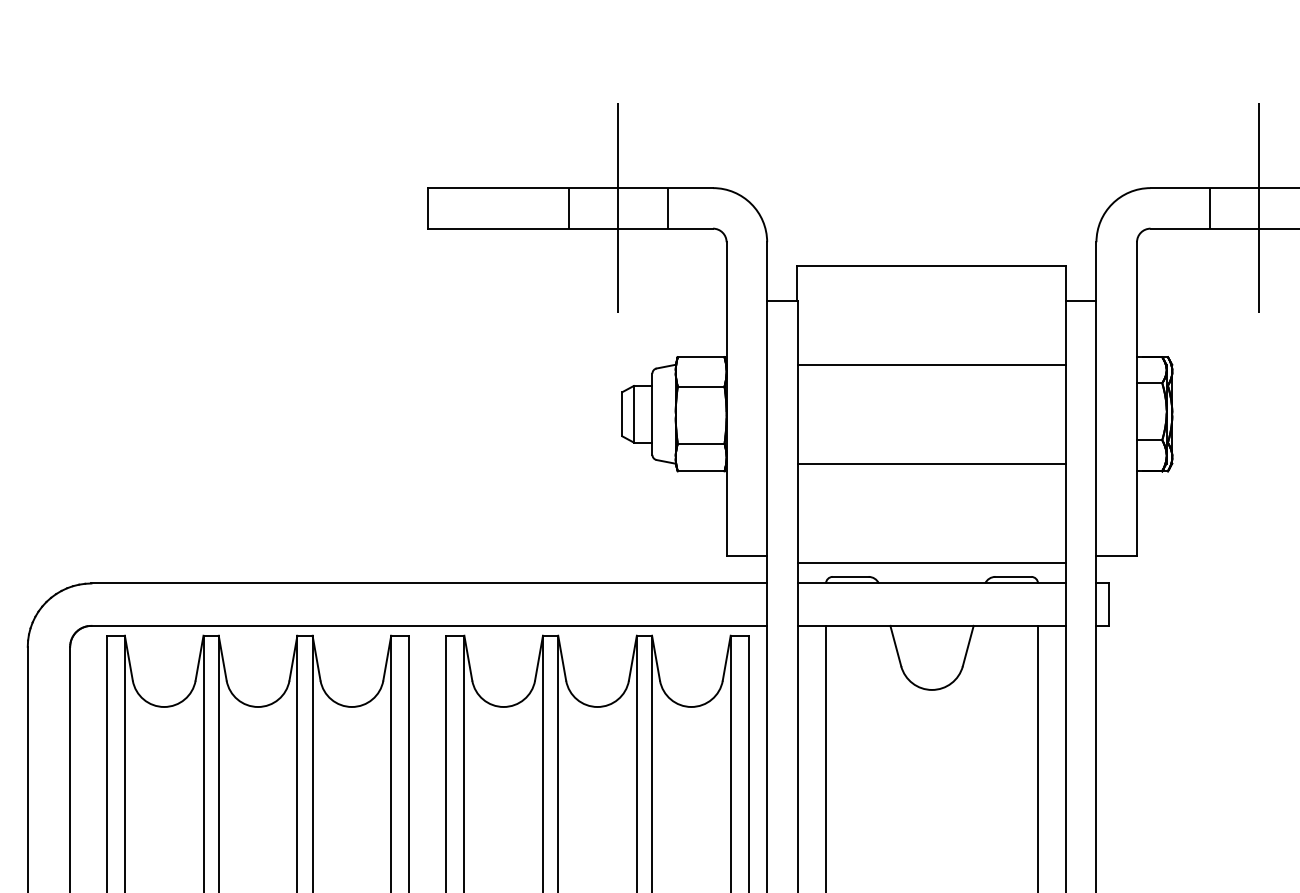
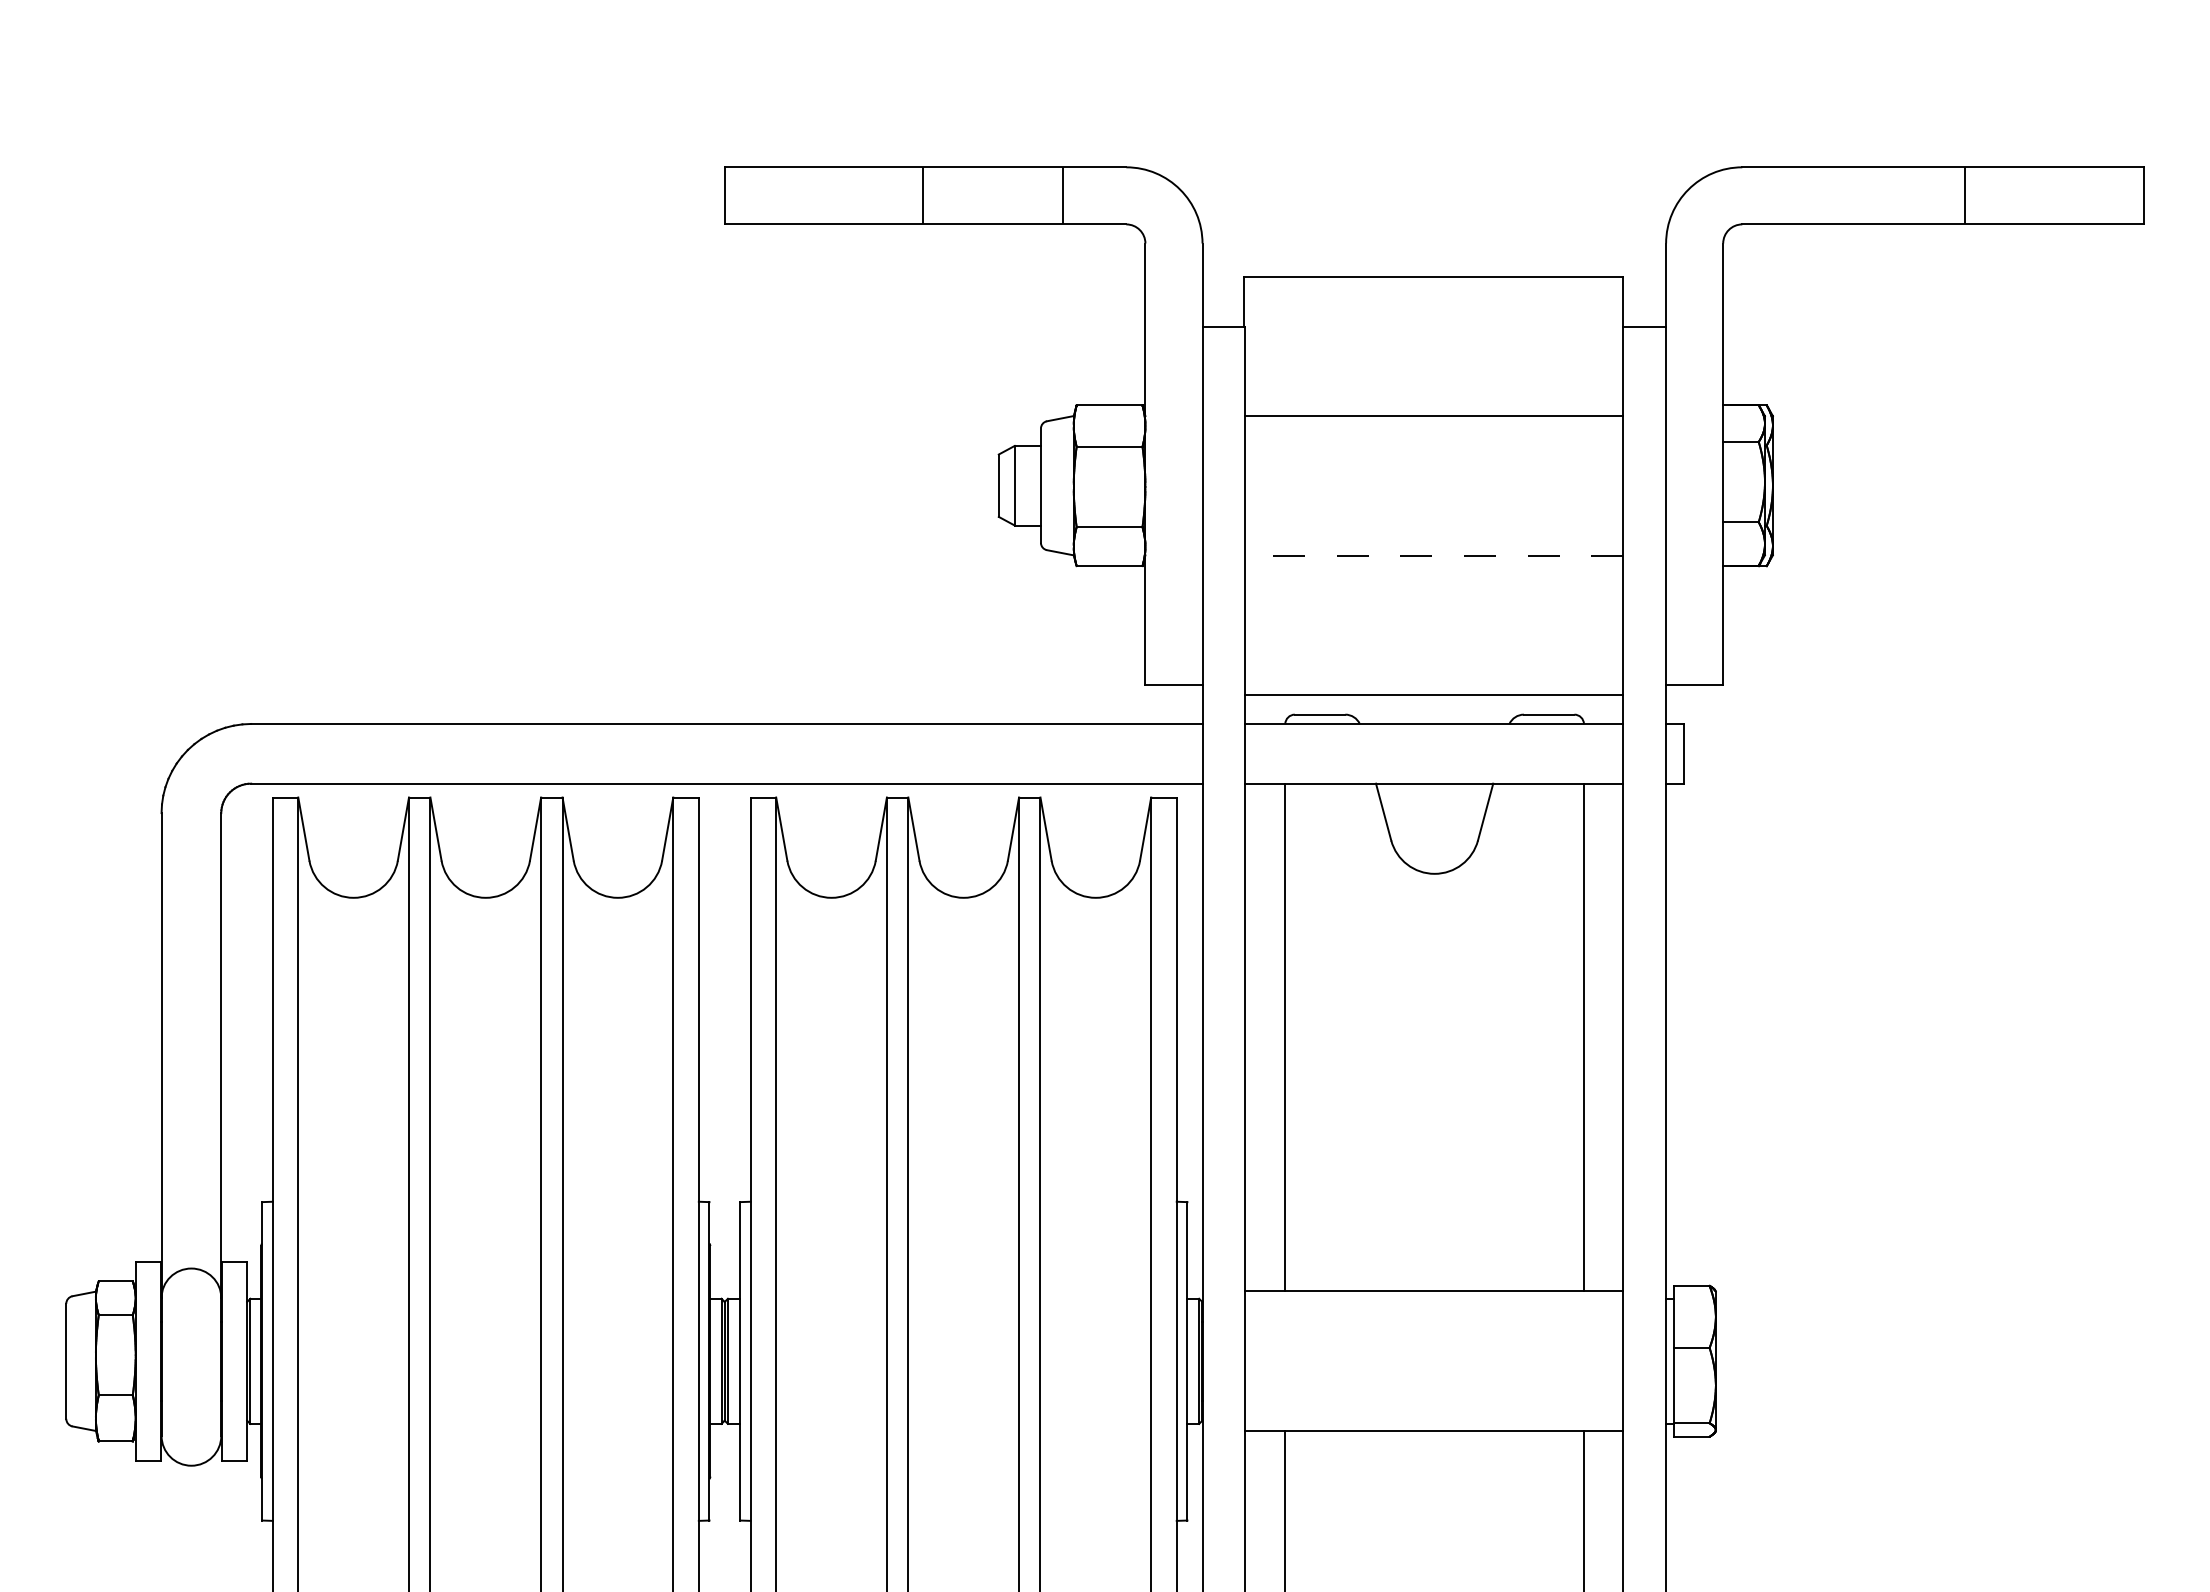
line: (617, 208) -> (992, 195), removed
line: (1209, 208) -> (1825, 195), removed
line: (1259, 208) -> (1895, 195), removed
line: (931, 463) -> (1434, 555), solid -> dashed

